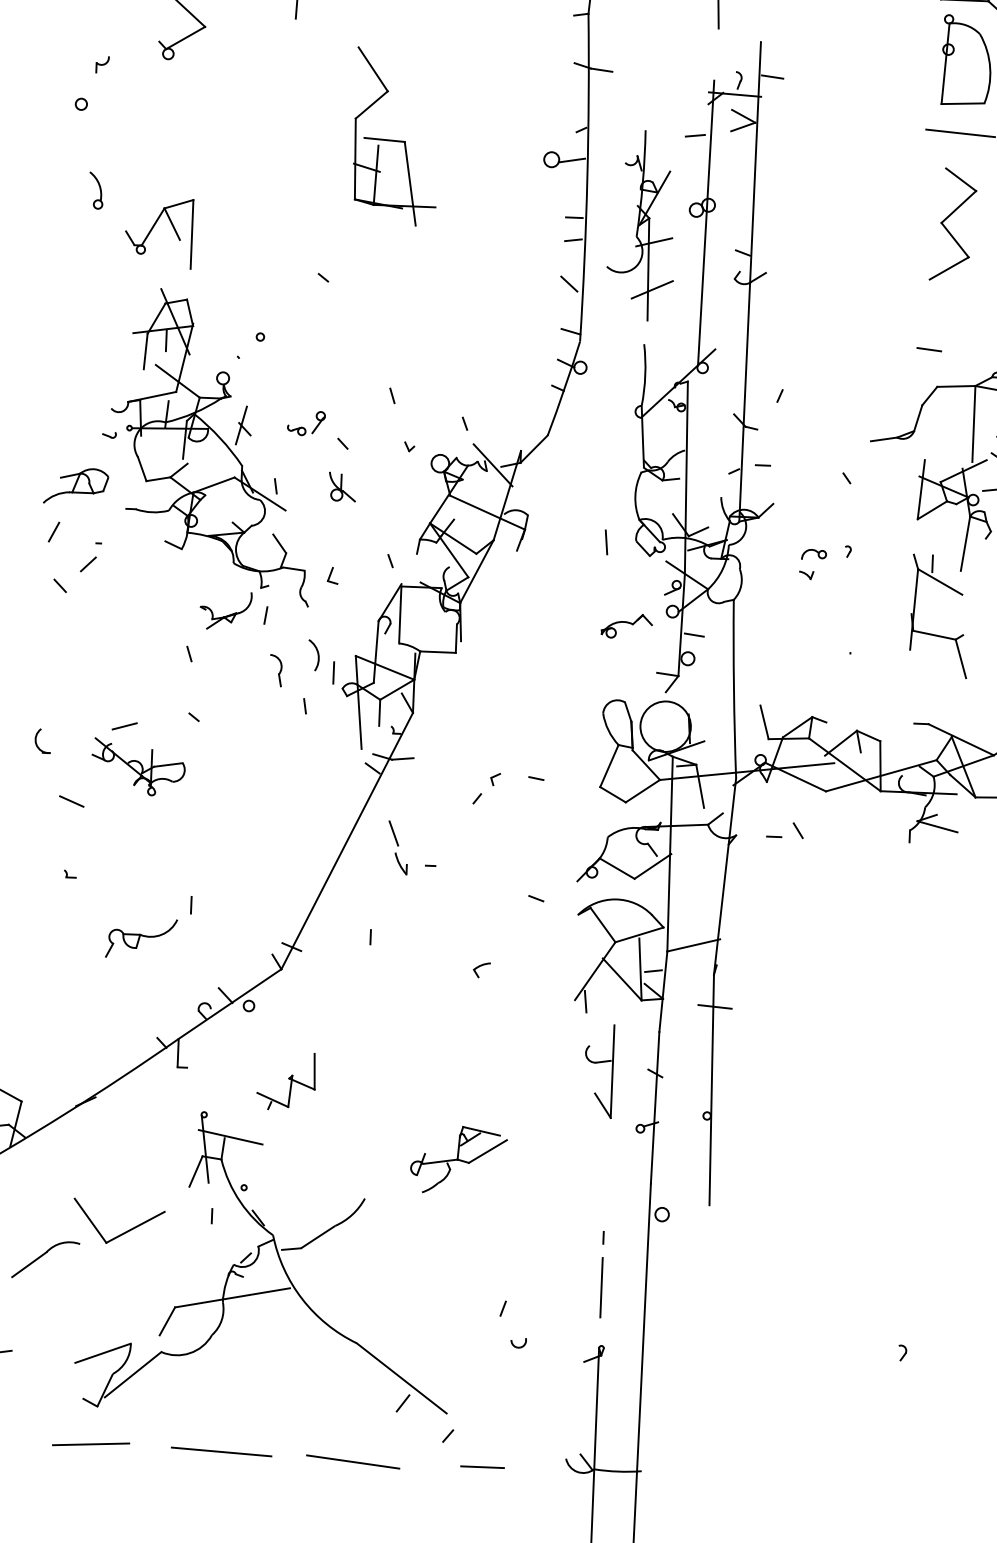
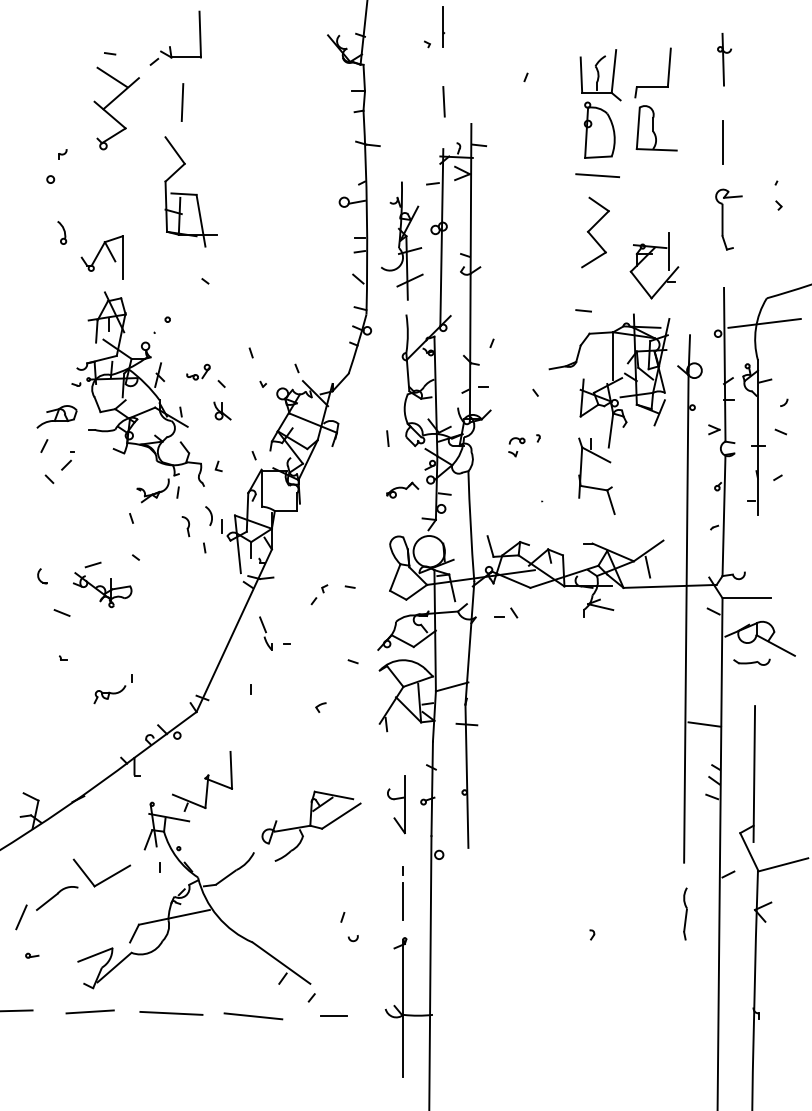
part: (395, 136) -> (190, 191), moved
part: (147, 927) -> (112, 689), size x0.71
part: (599, 1071) -> (396, 804), moved
part: (286, 1081) -> (202, 781), size x1.67
part: (458, 1159) -> (311, 825), size x1.67

